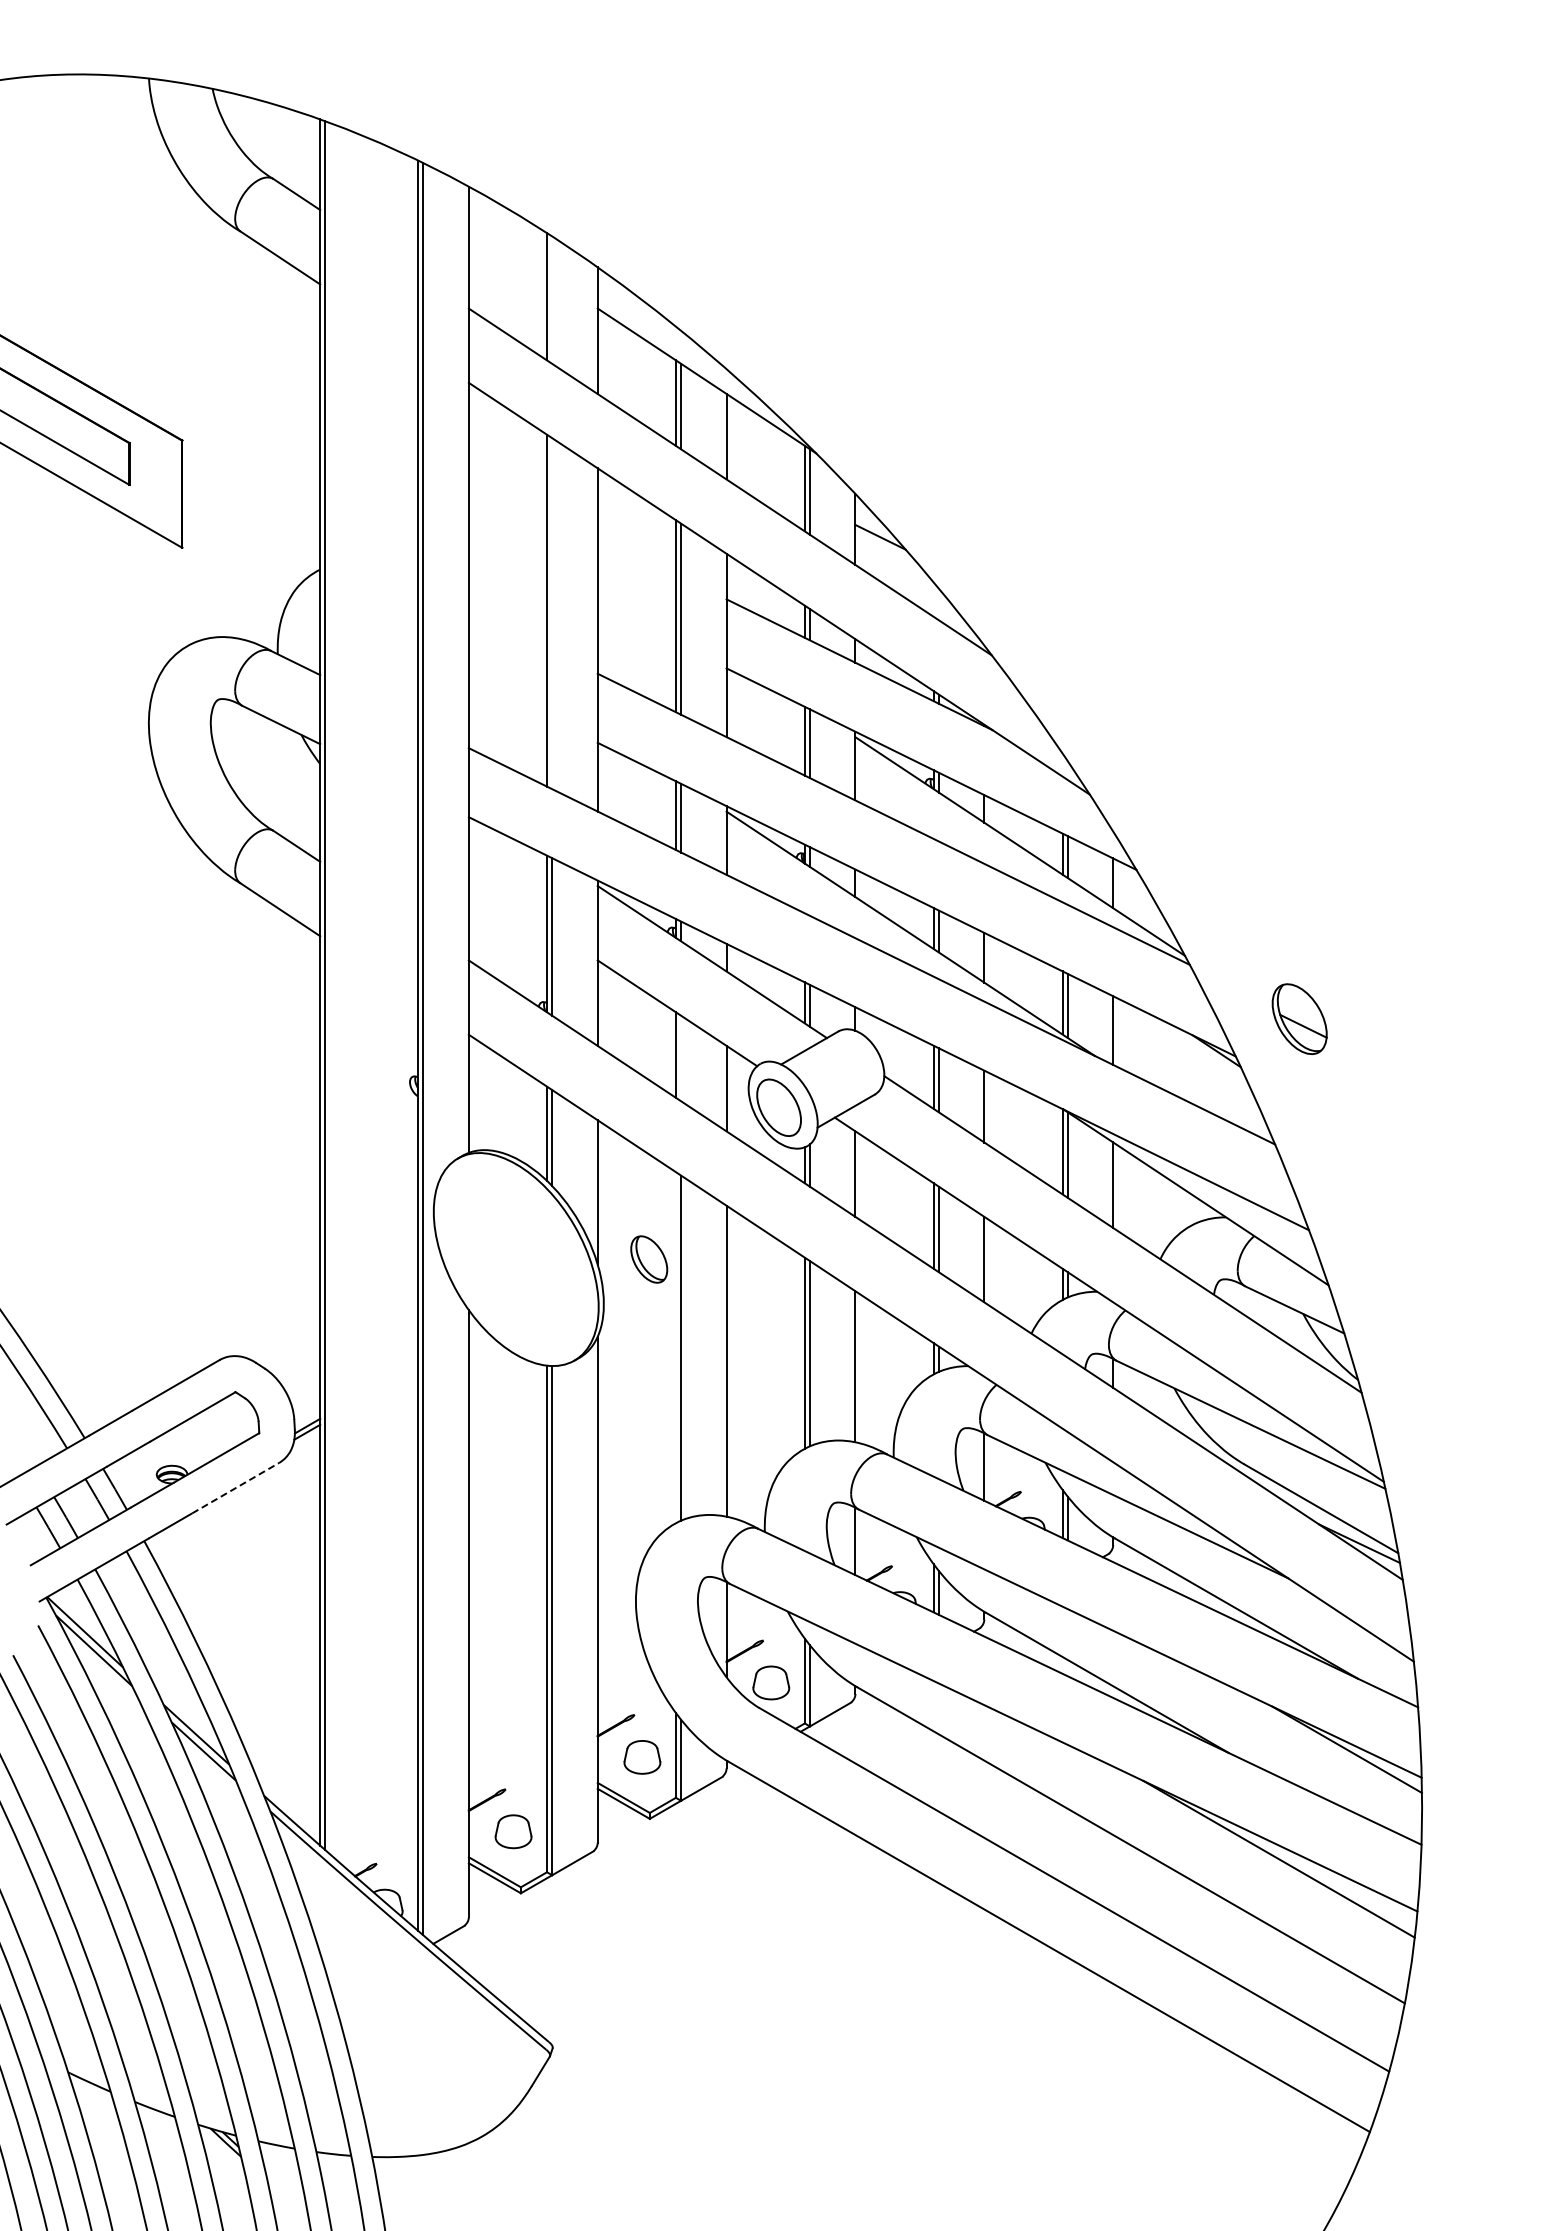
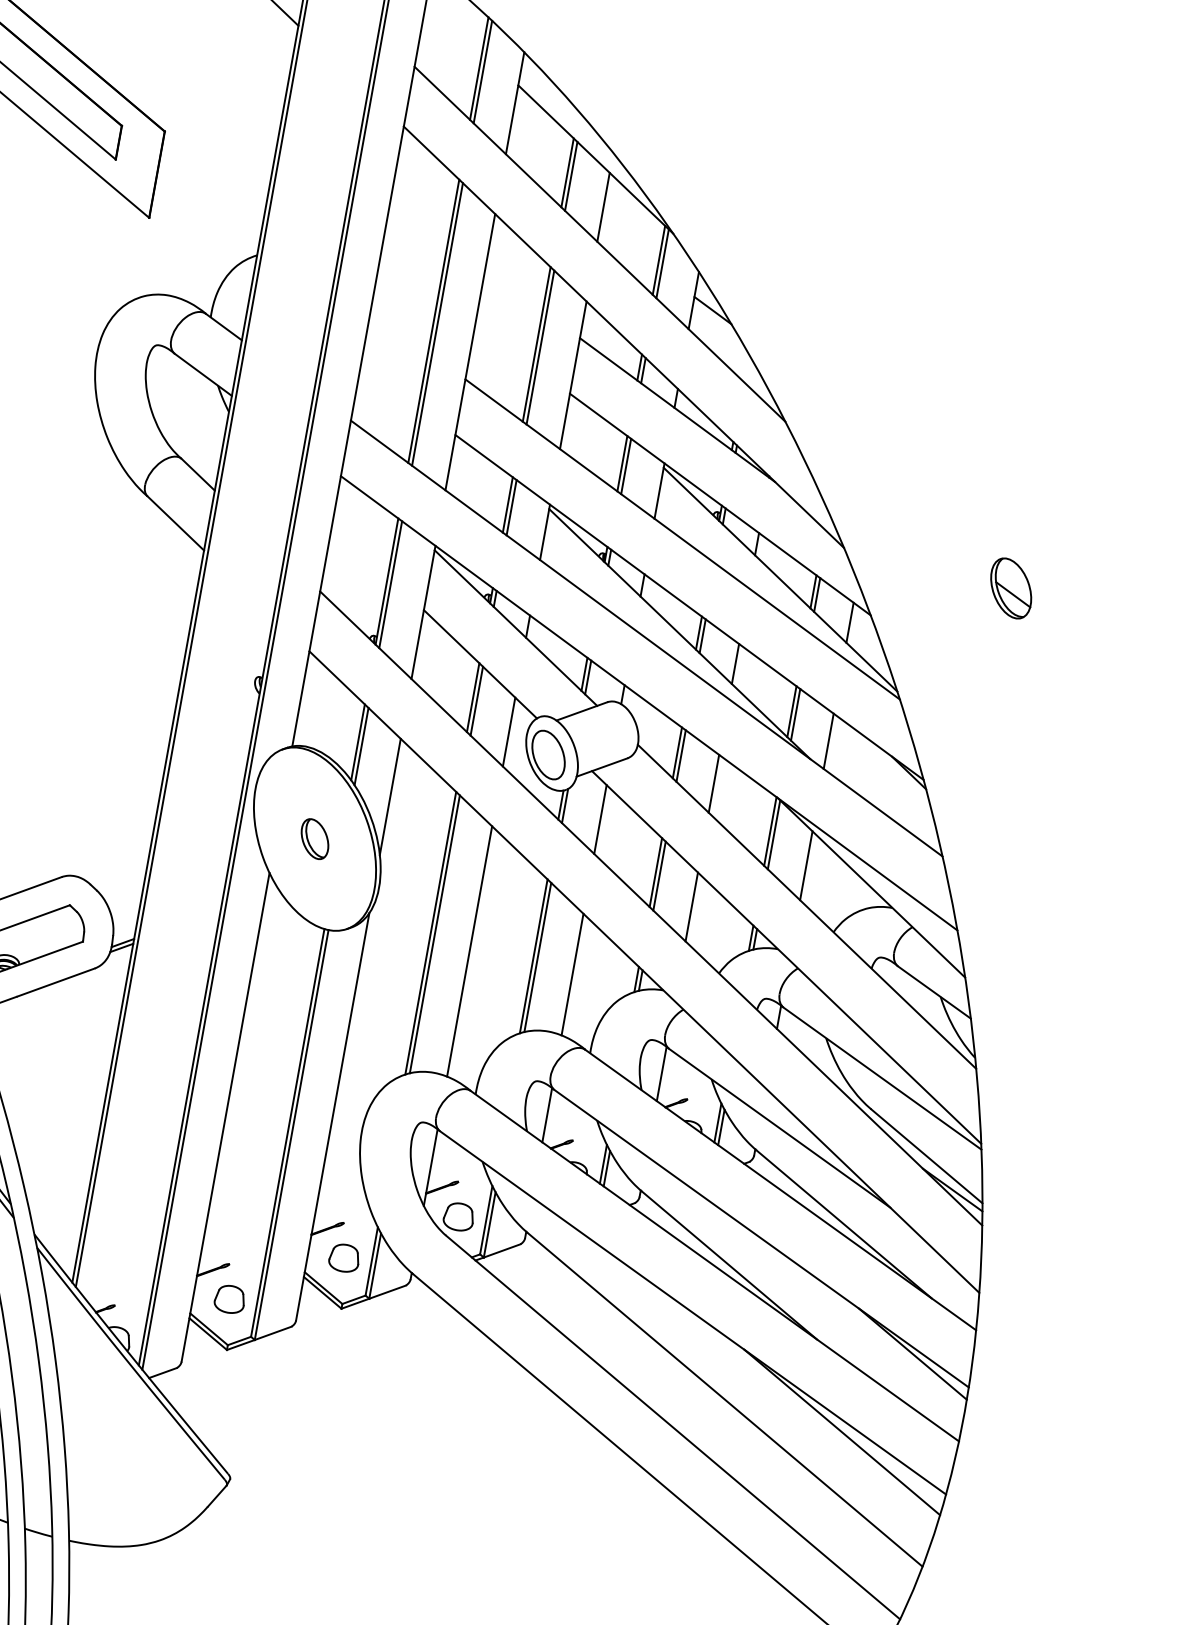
line: (552, 299) -> (483, 71), added
line: (552, 613) -> (437, 324), added
part: (1299, 1019) -> (1010, 588), moved
line: (681, 1058) -> (477, 701), added
part: (649, 1259) -> (315, 839), moved
line: (675, 1347) -> (430, 933), added
line: (236, 1487) -> (56, 982), dashed -> solid

